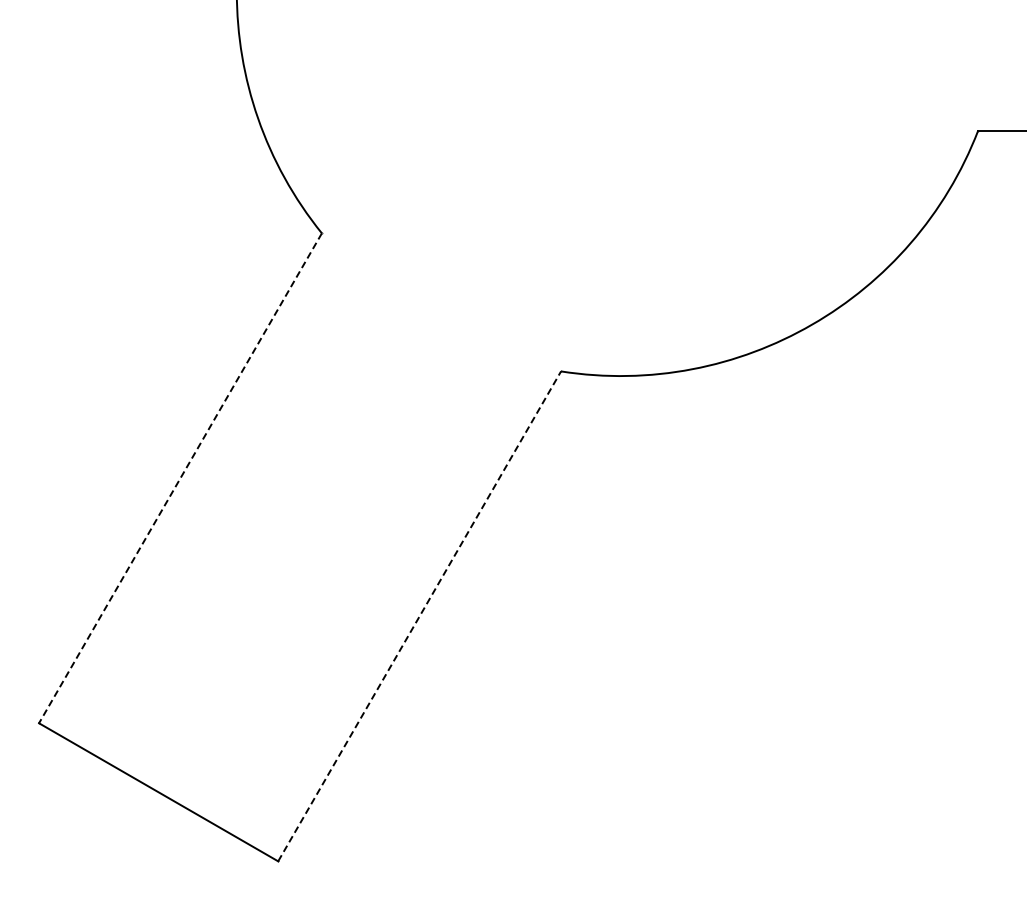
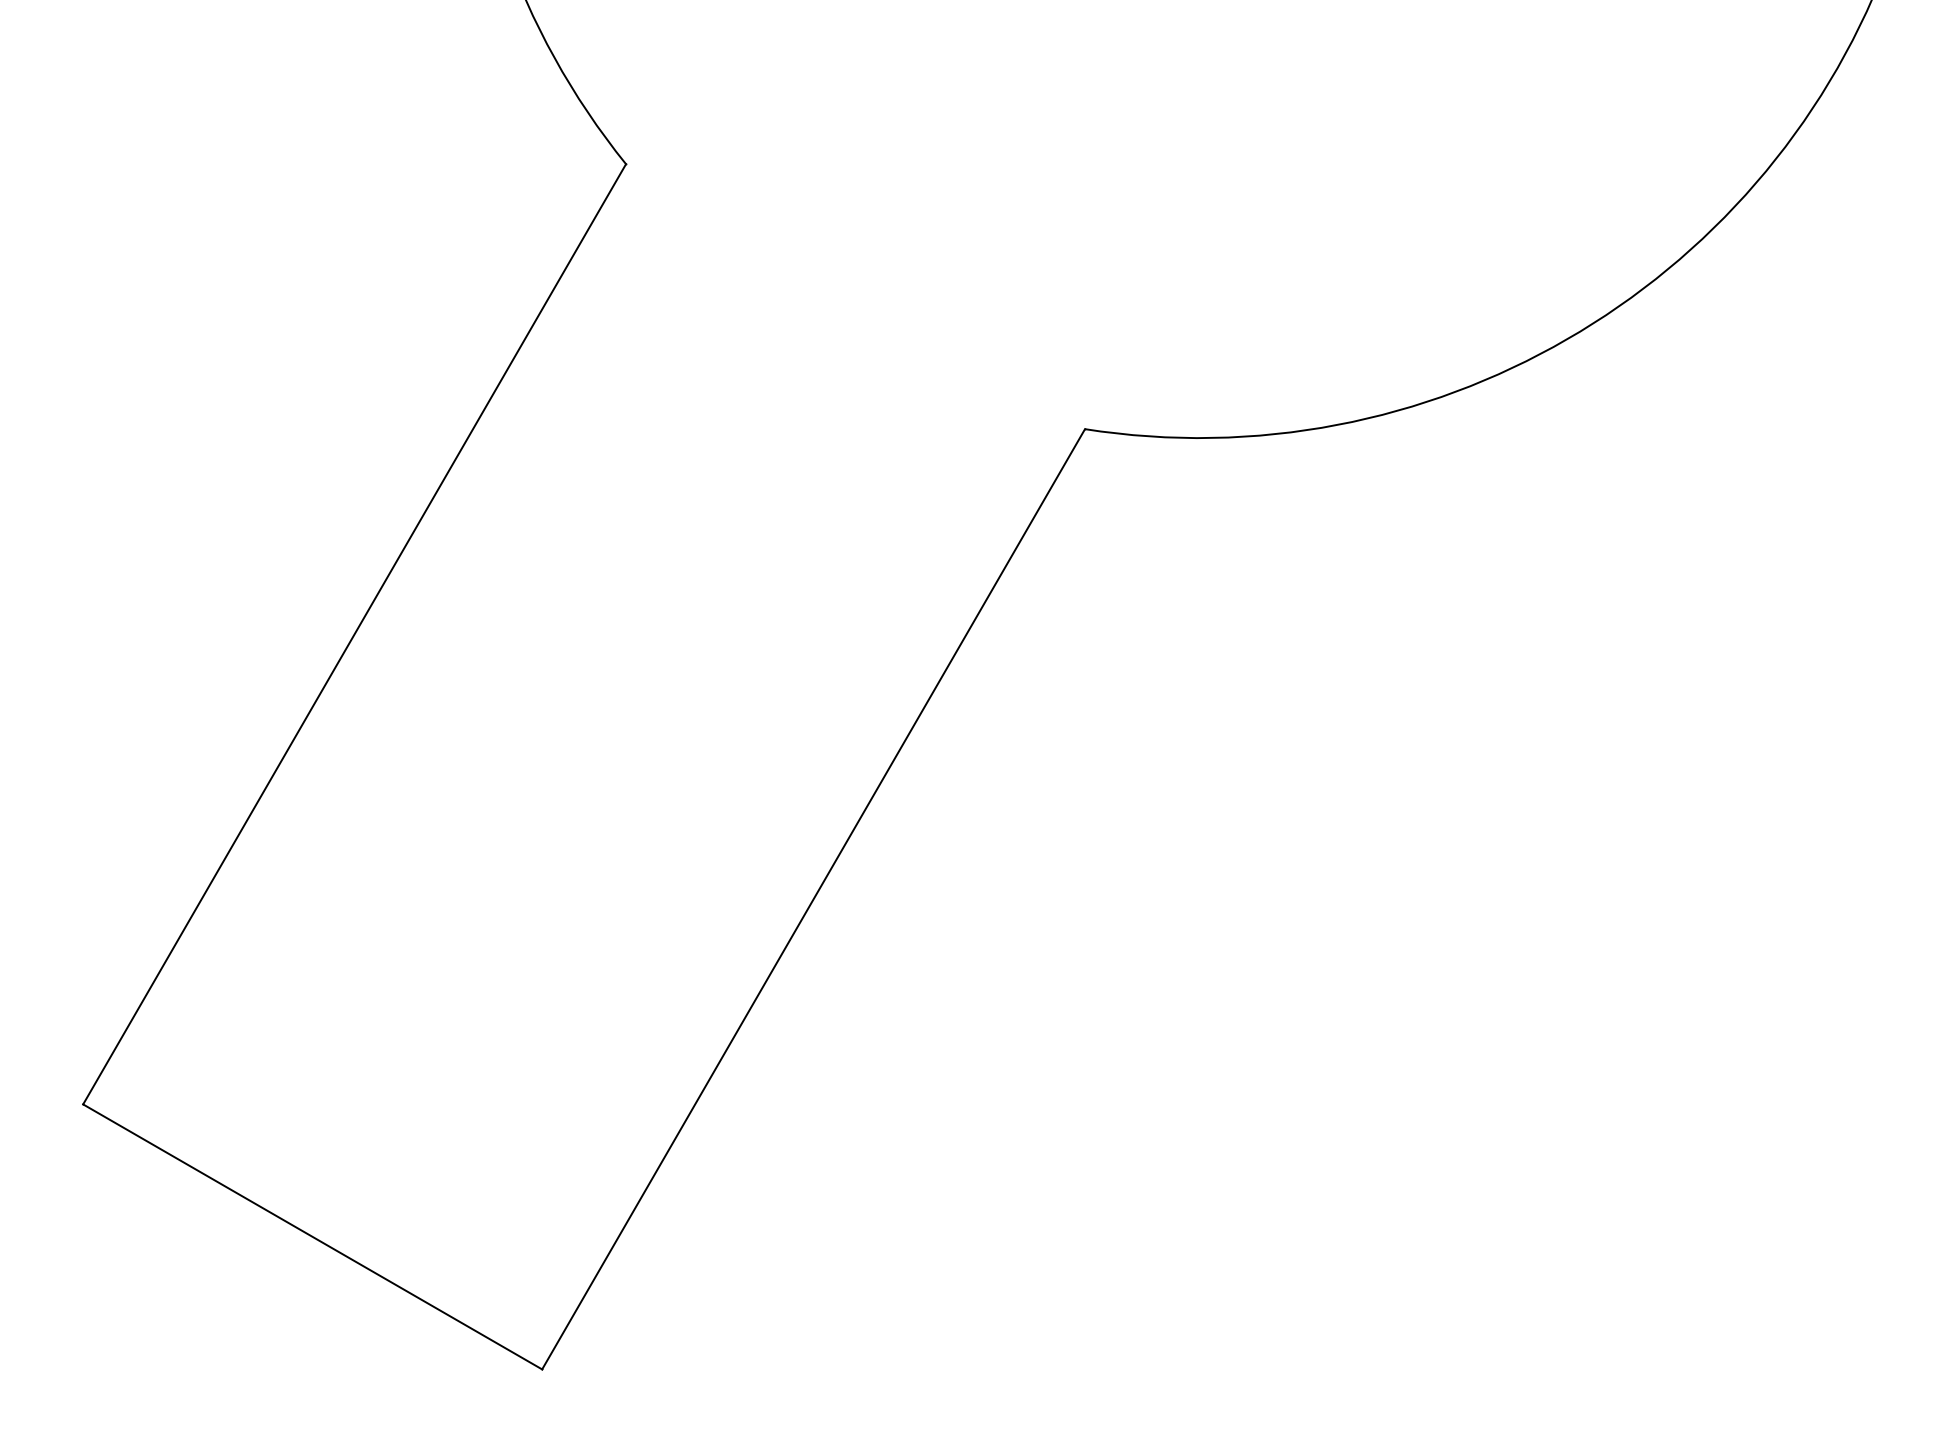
line: (180, 478) -> (354, 634), dashed -> solid
line: (419, 616) -> (813, 899), dashed -> solid

